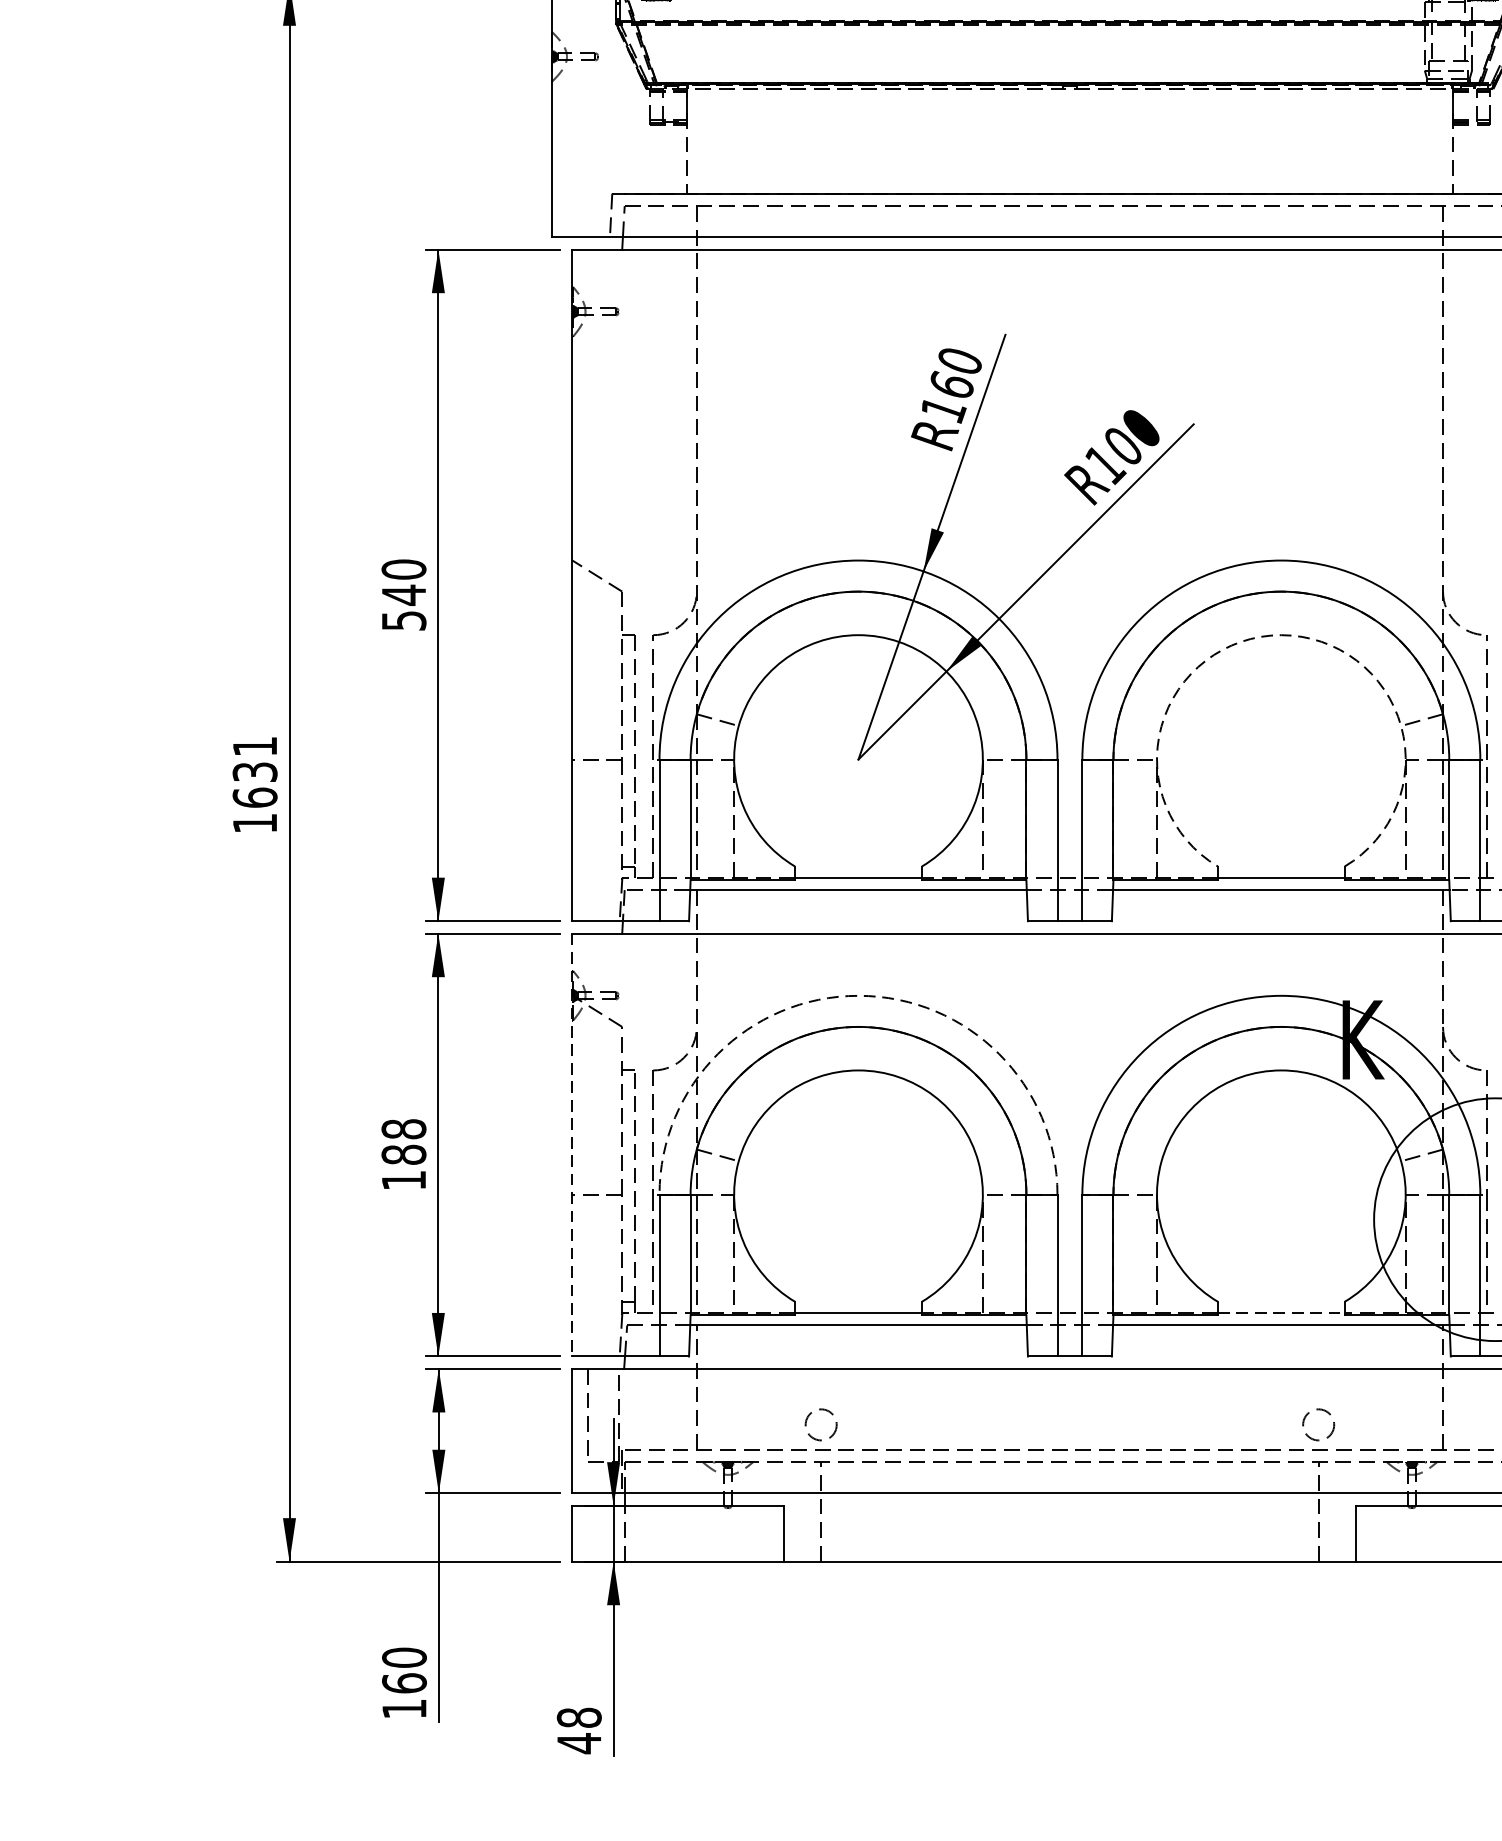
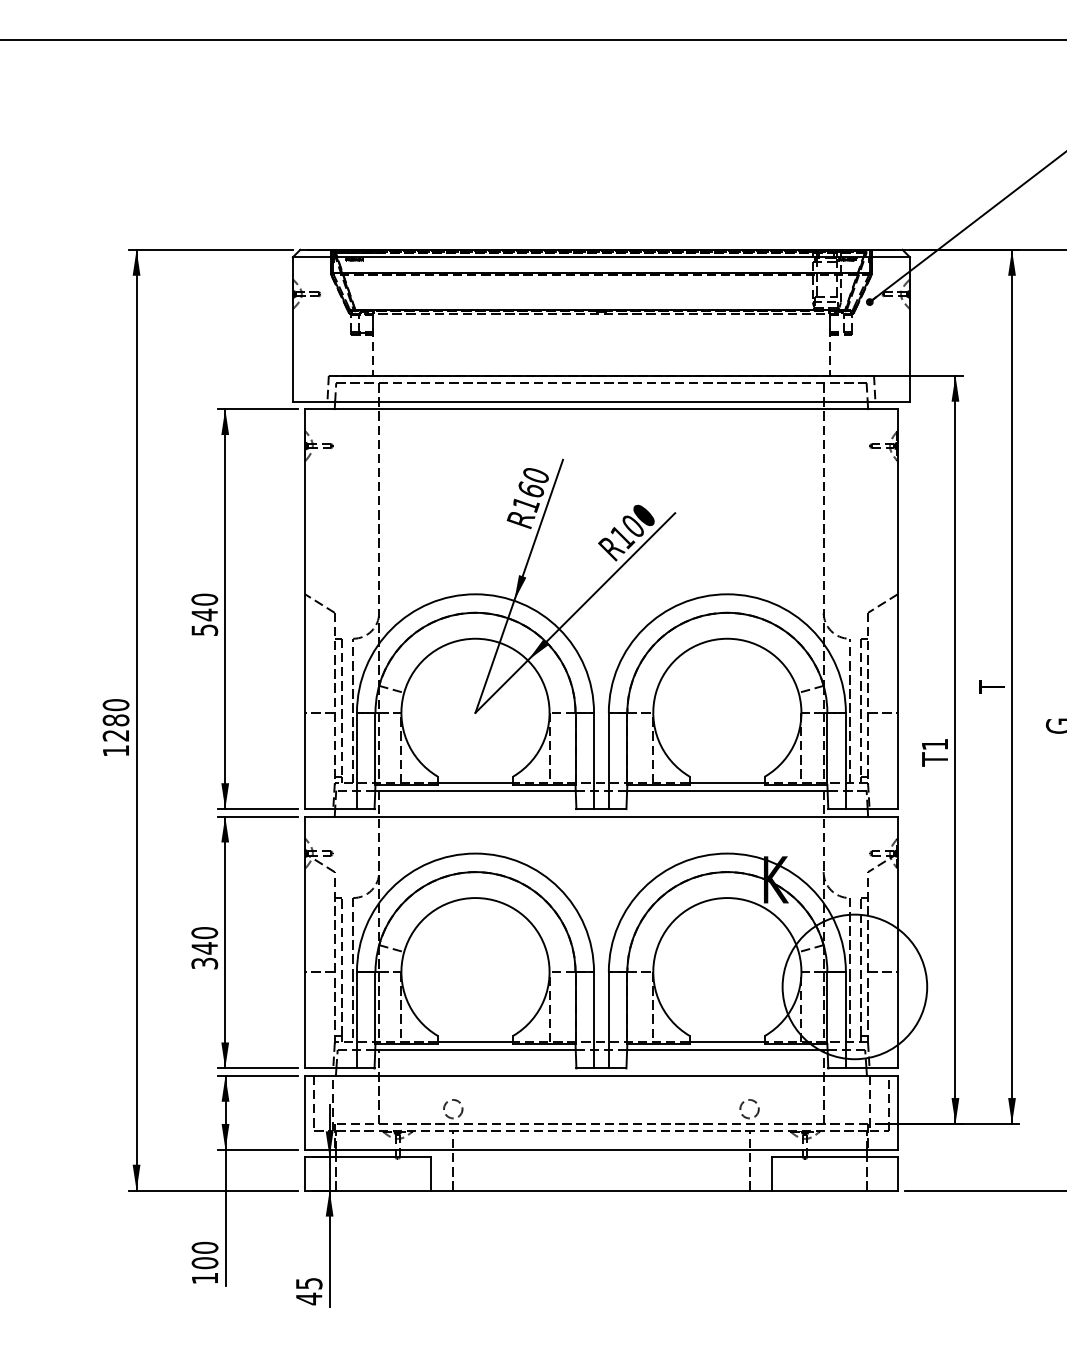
arc: (1281, 634) -> (727, 638), dashed -> solid
text: (254, 772) -> (115, 720), 1631 -> 1280
arc: (858, 995) -> (475, 853), dashed -> solid
line: (573, 1145) -> (305, 942), dashed -> solid
text: (403, 1155) -> (204, 948), 188 -> 340
line: (1281, 1312) -> (727, 1042), dashed -> solid
text: (403, 1683) -> (204, 1263), 160 -> 100
text: (578, 1717) -> (308, 1283), 48 -> 45

